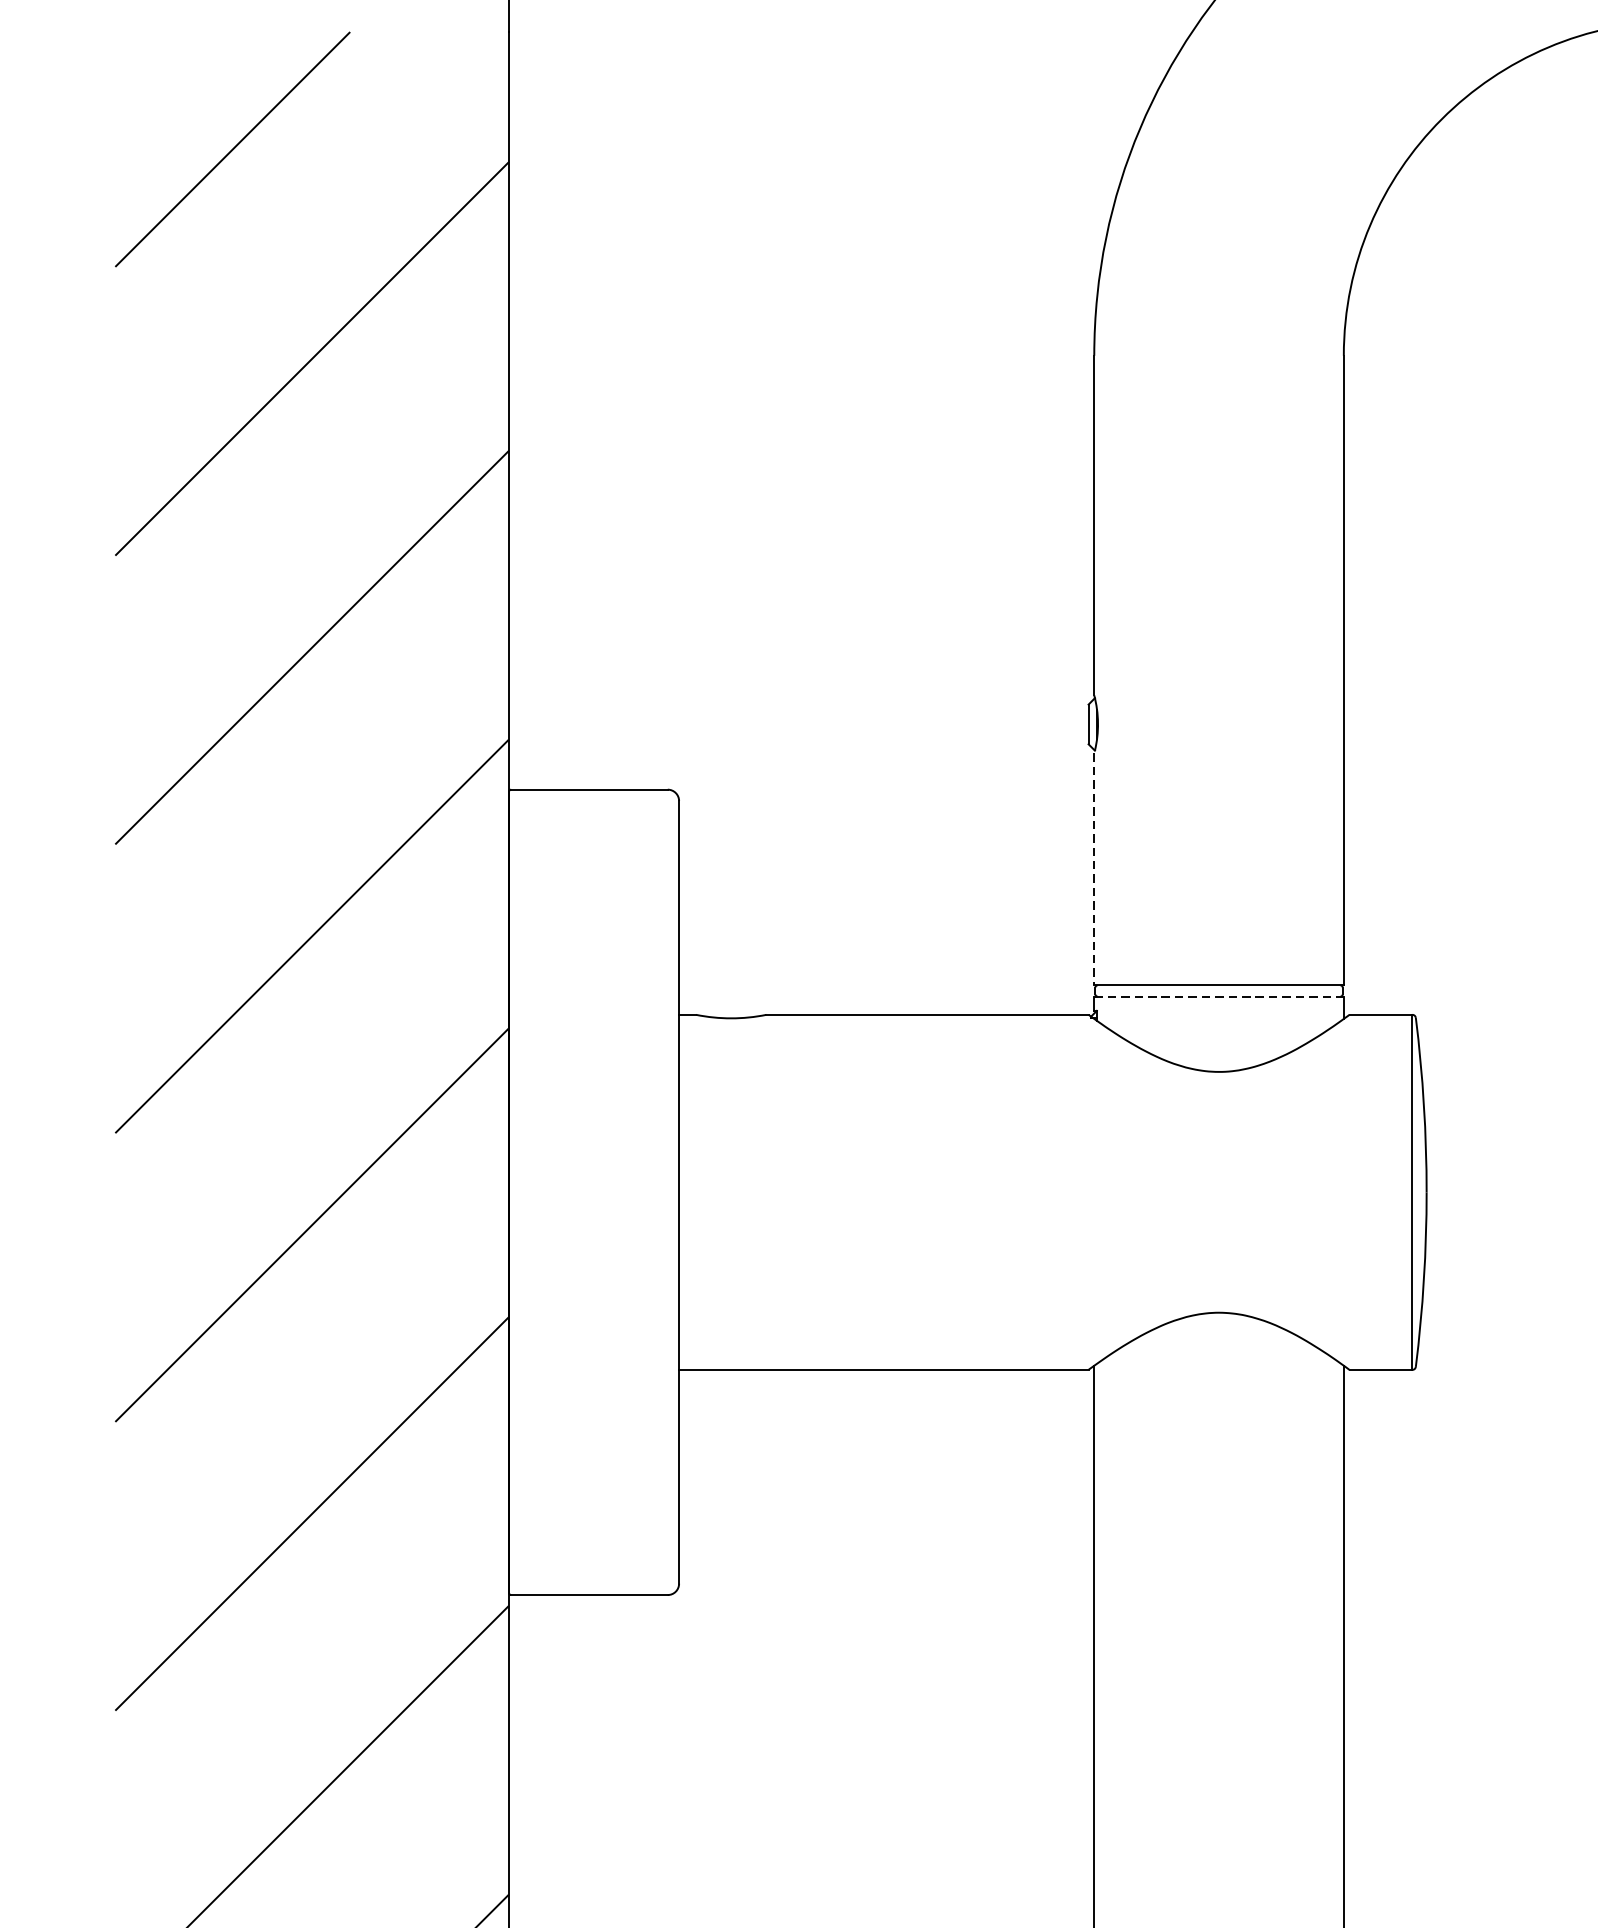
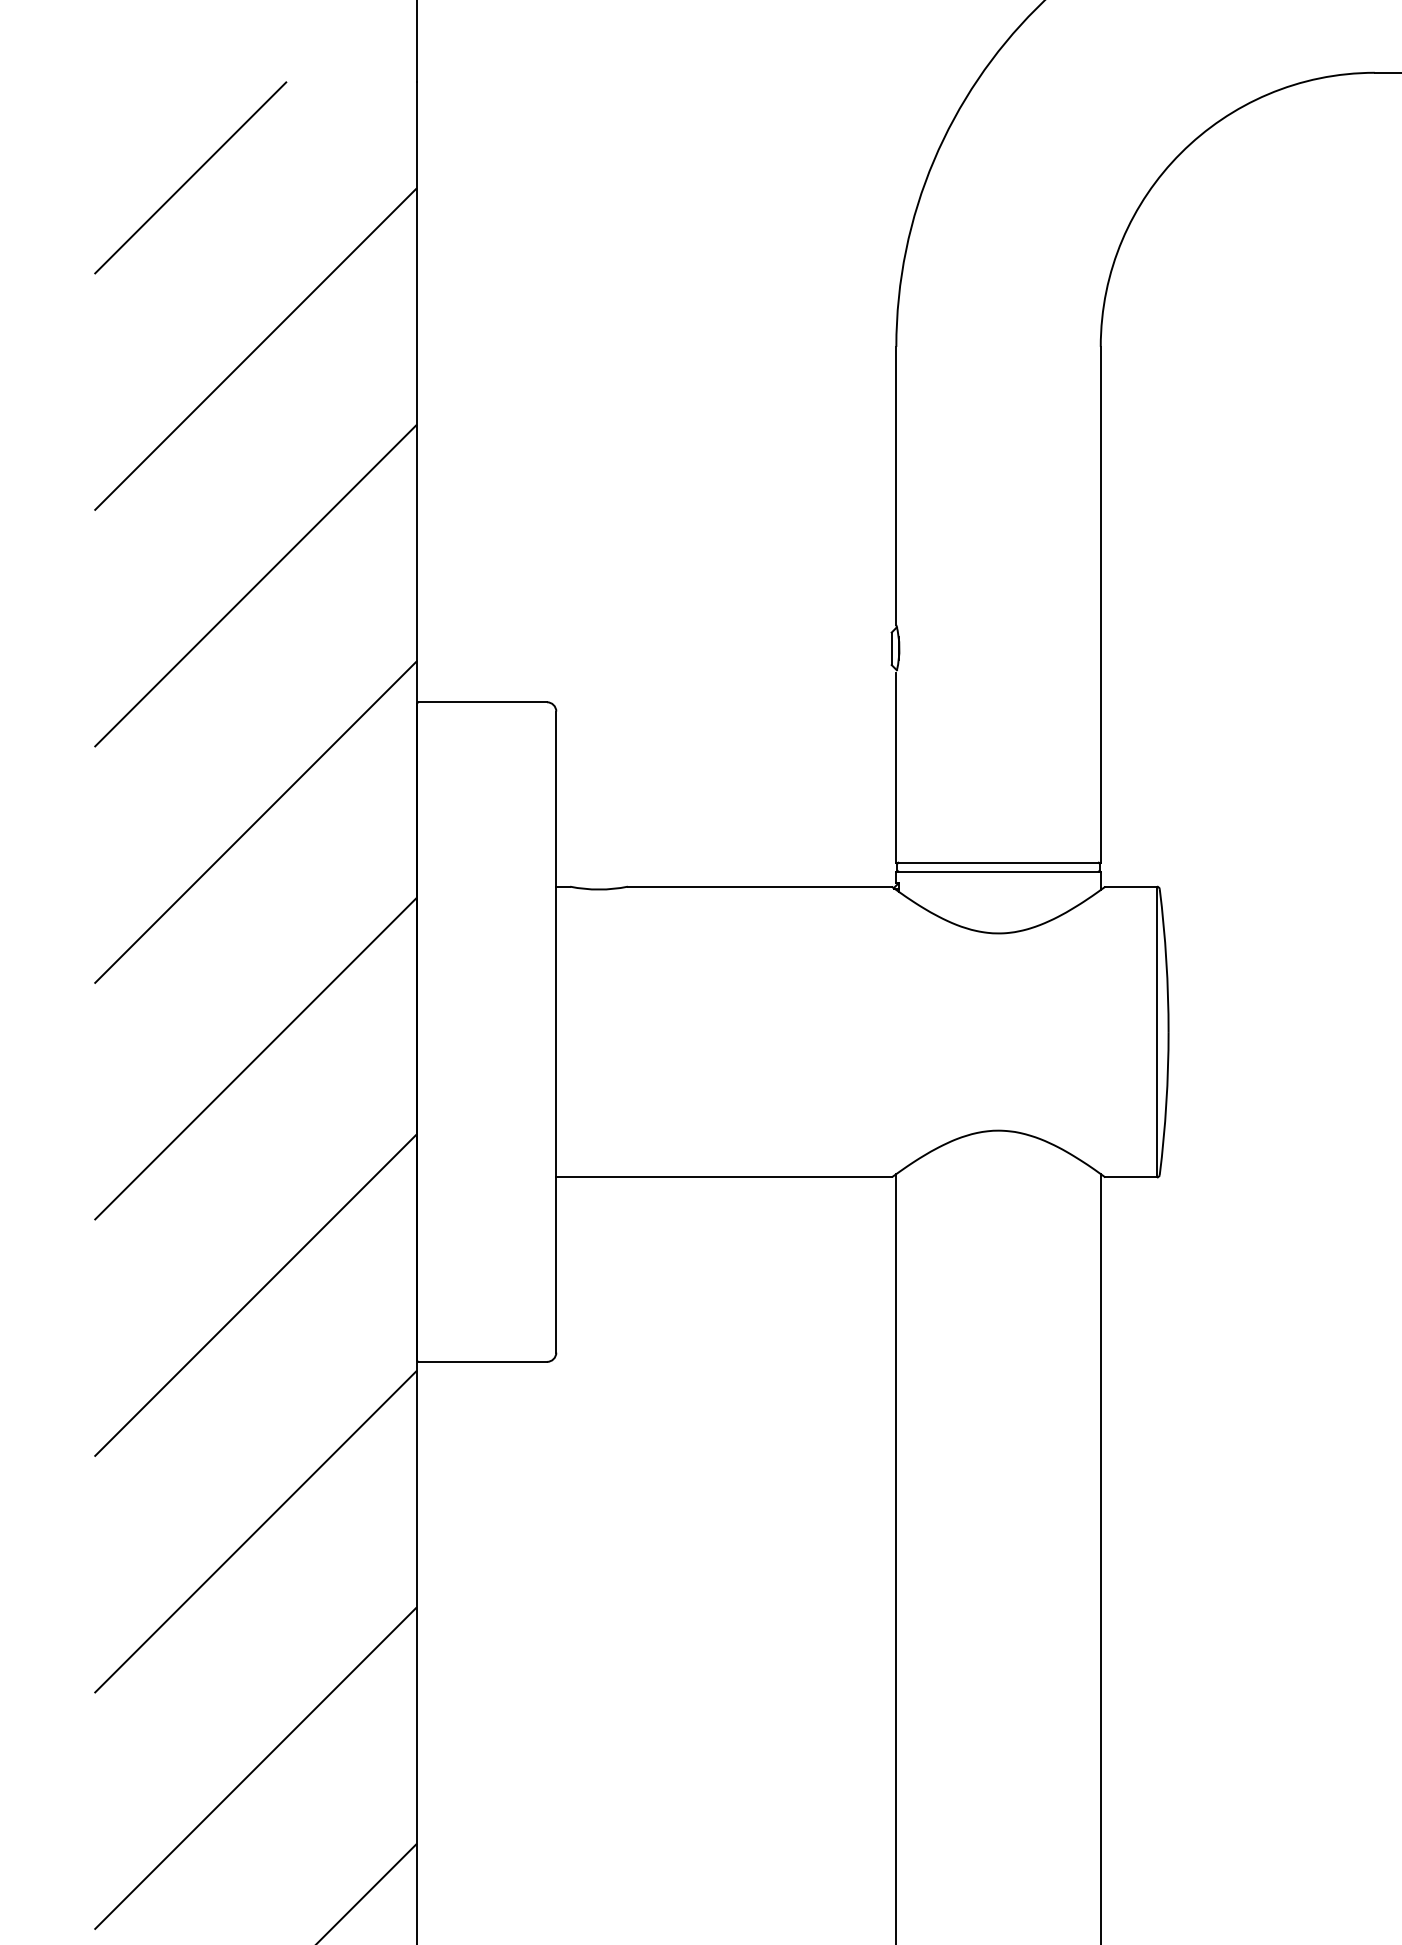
line: (1094, 869) -> (896, 767), dashed -> solid
line: (1220, 996) -> (999, 871), dashed -> solid

